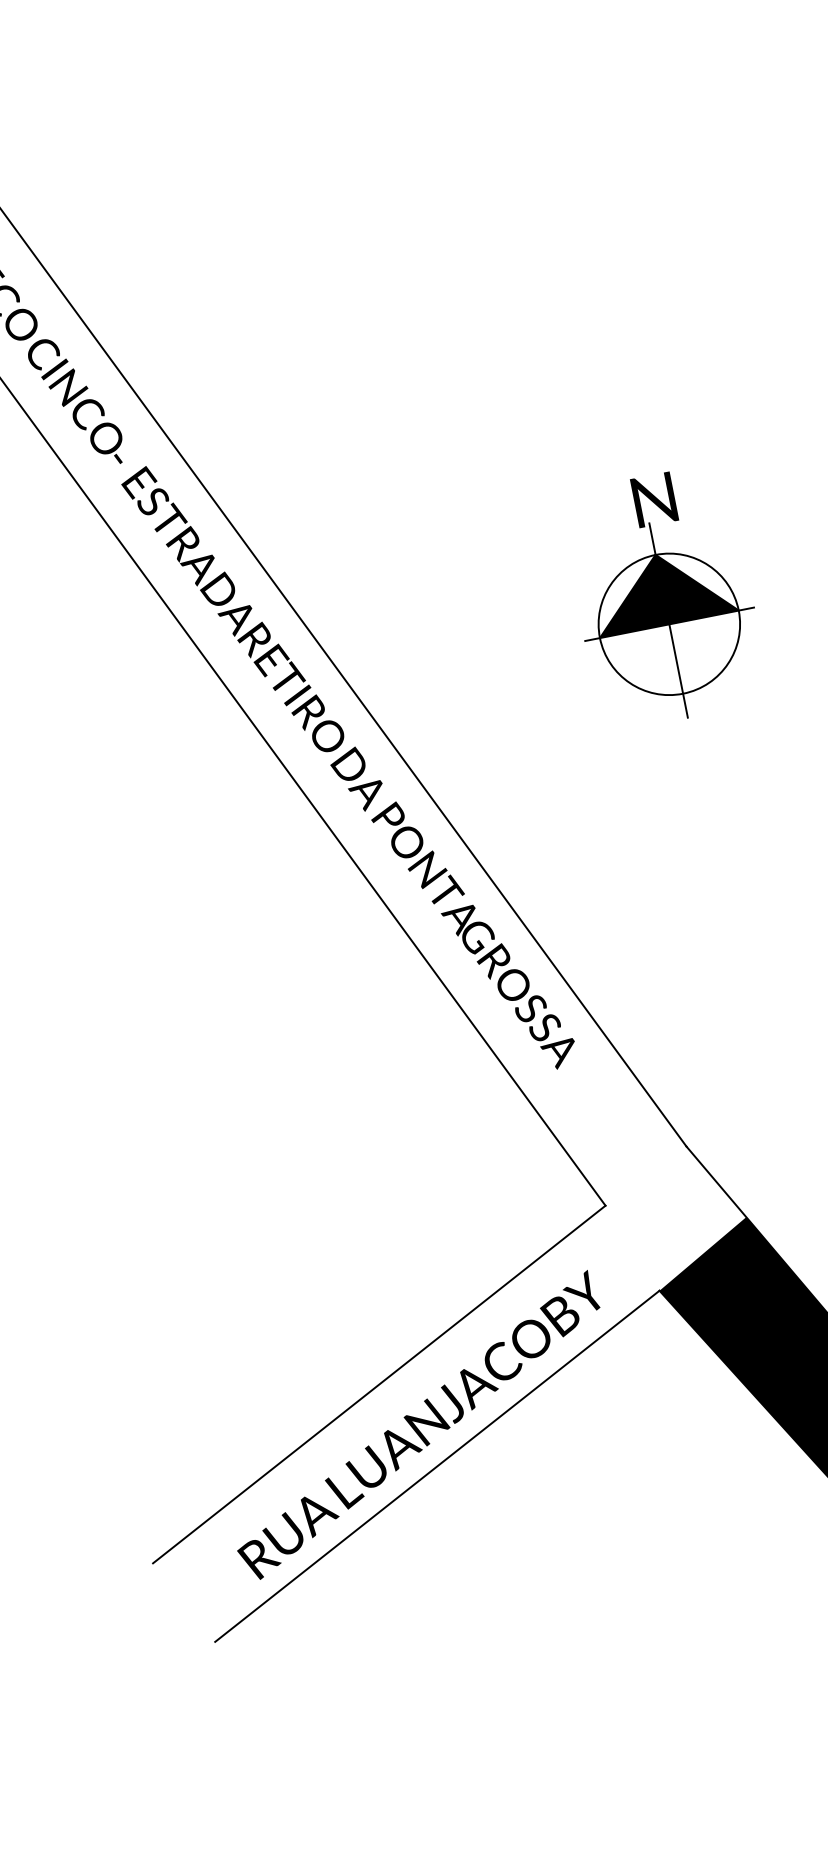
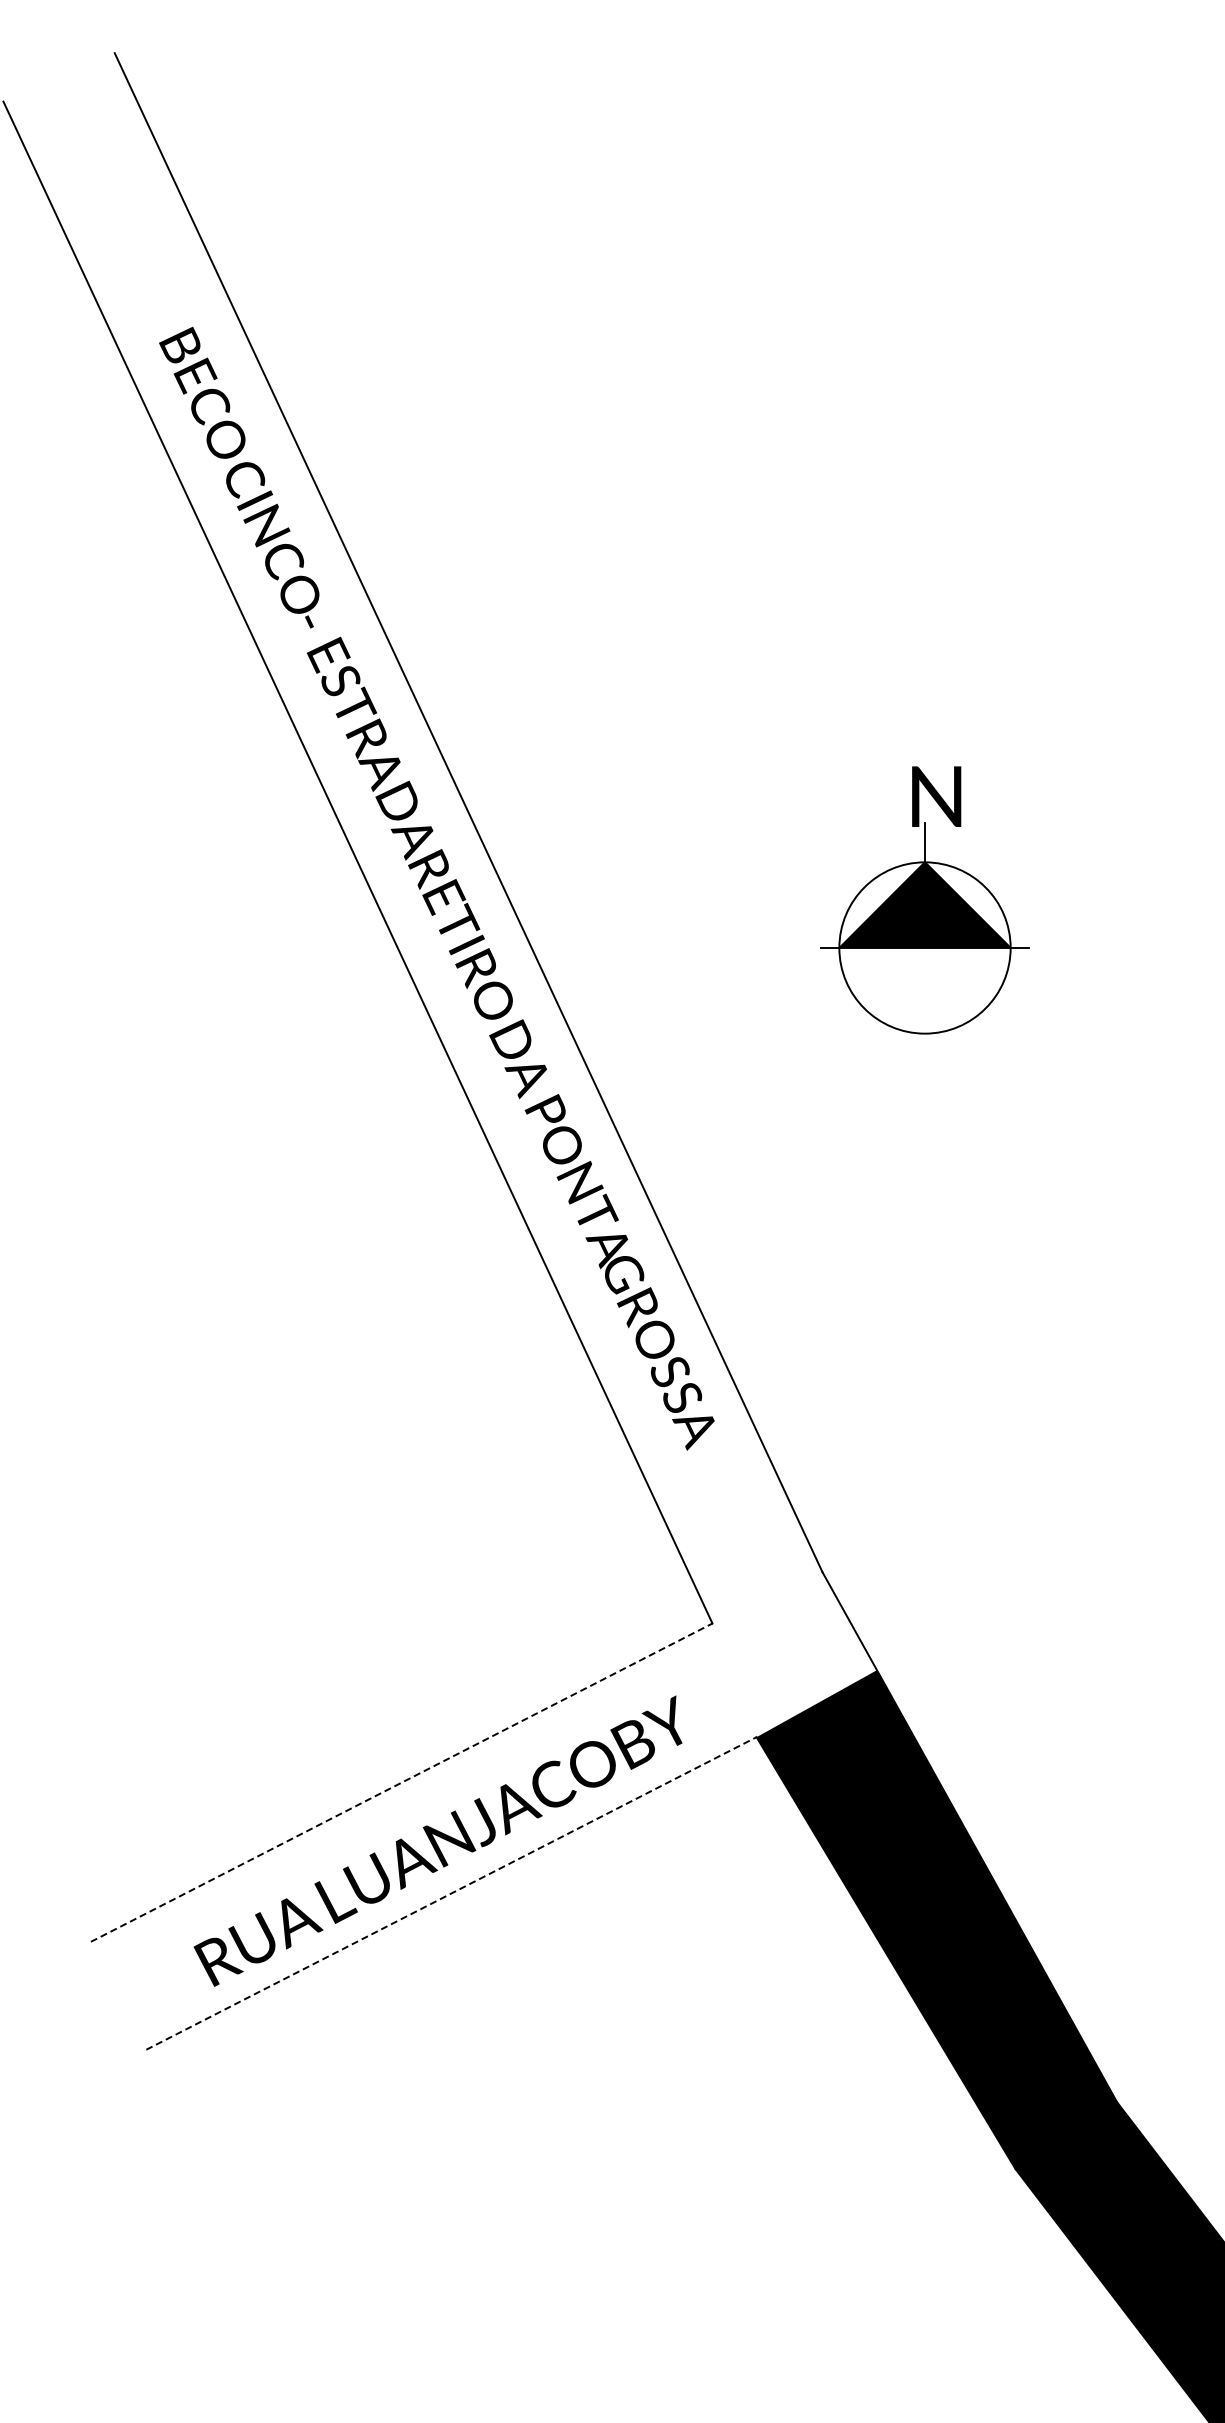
line: (678, 670) -> (925, 1005), removed
line: (379, 1384) -> (402, 1782), solid -> dashed
line: (437, 1466) -> (451, 1893), solid -> dashed

